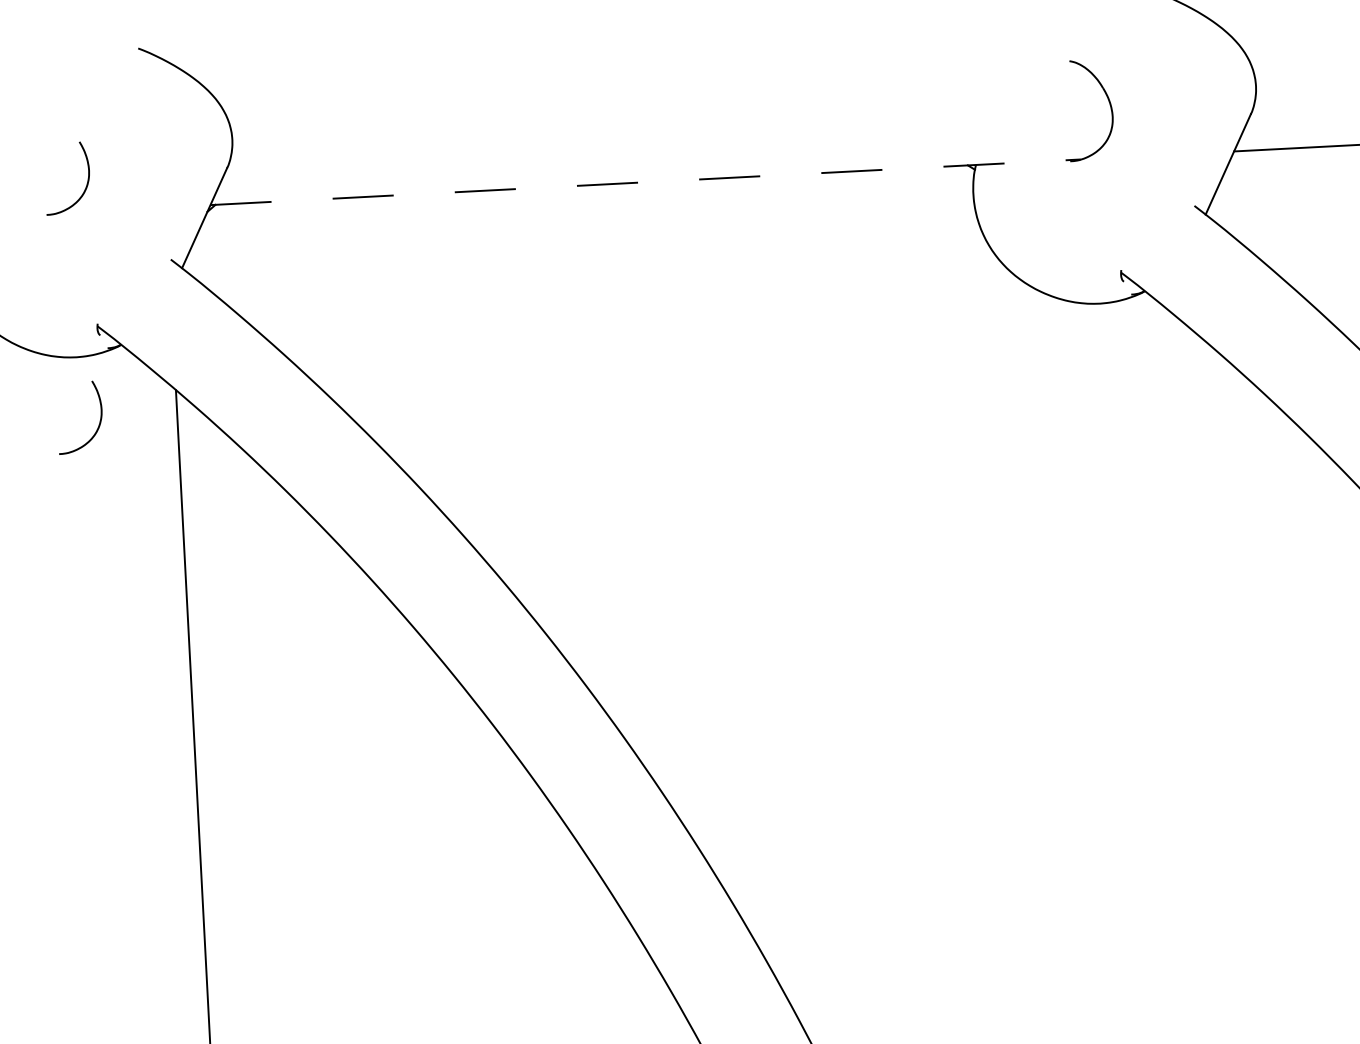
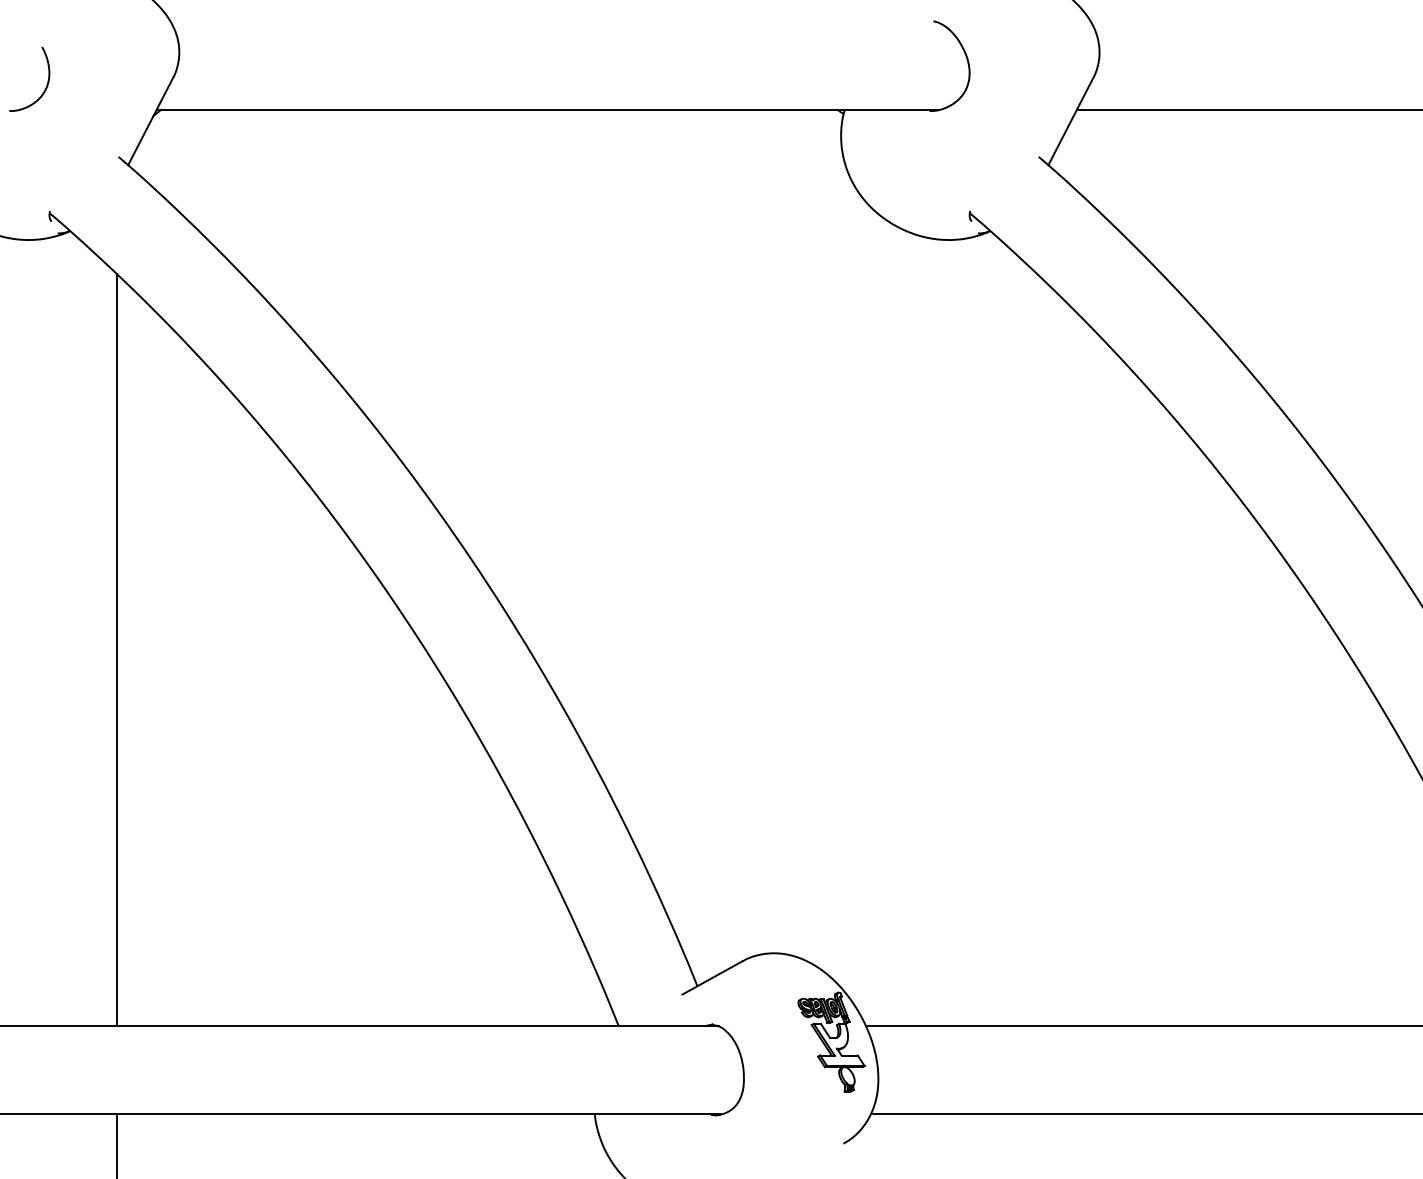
line: (646, 181) -> (548, 109), dashed -> solid
curve: (99, 422) -> (46, 299), removed

